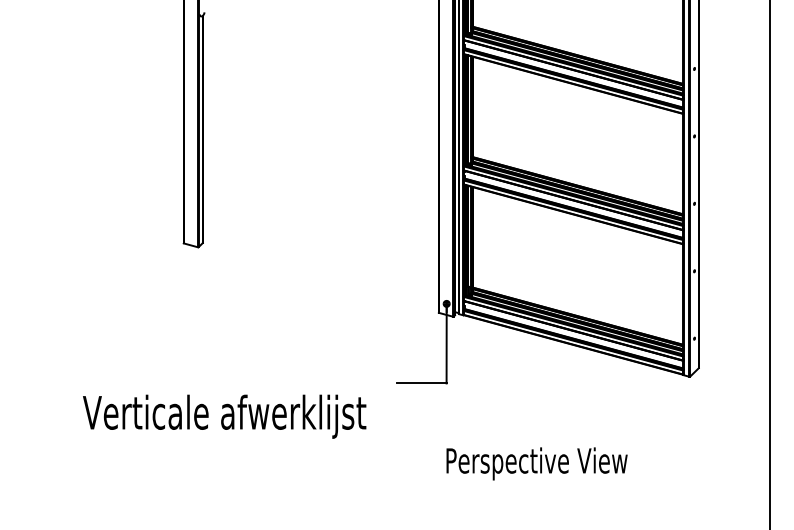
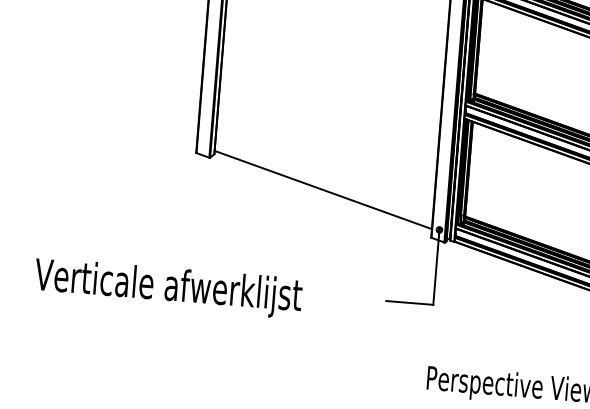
line: (320, 271) -> (323, 189), added
text: (224, 416) -> (168, 288), moved

